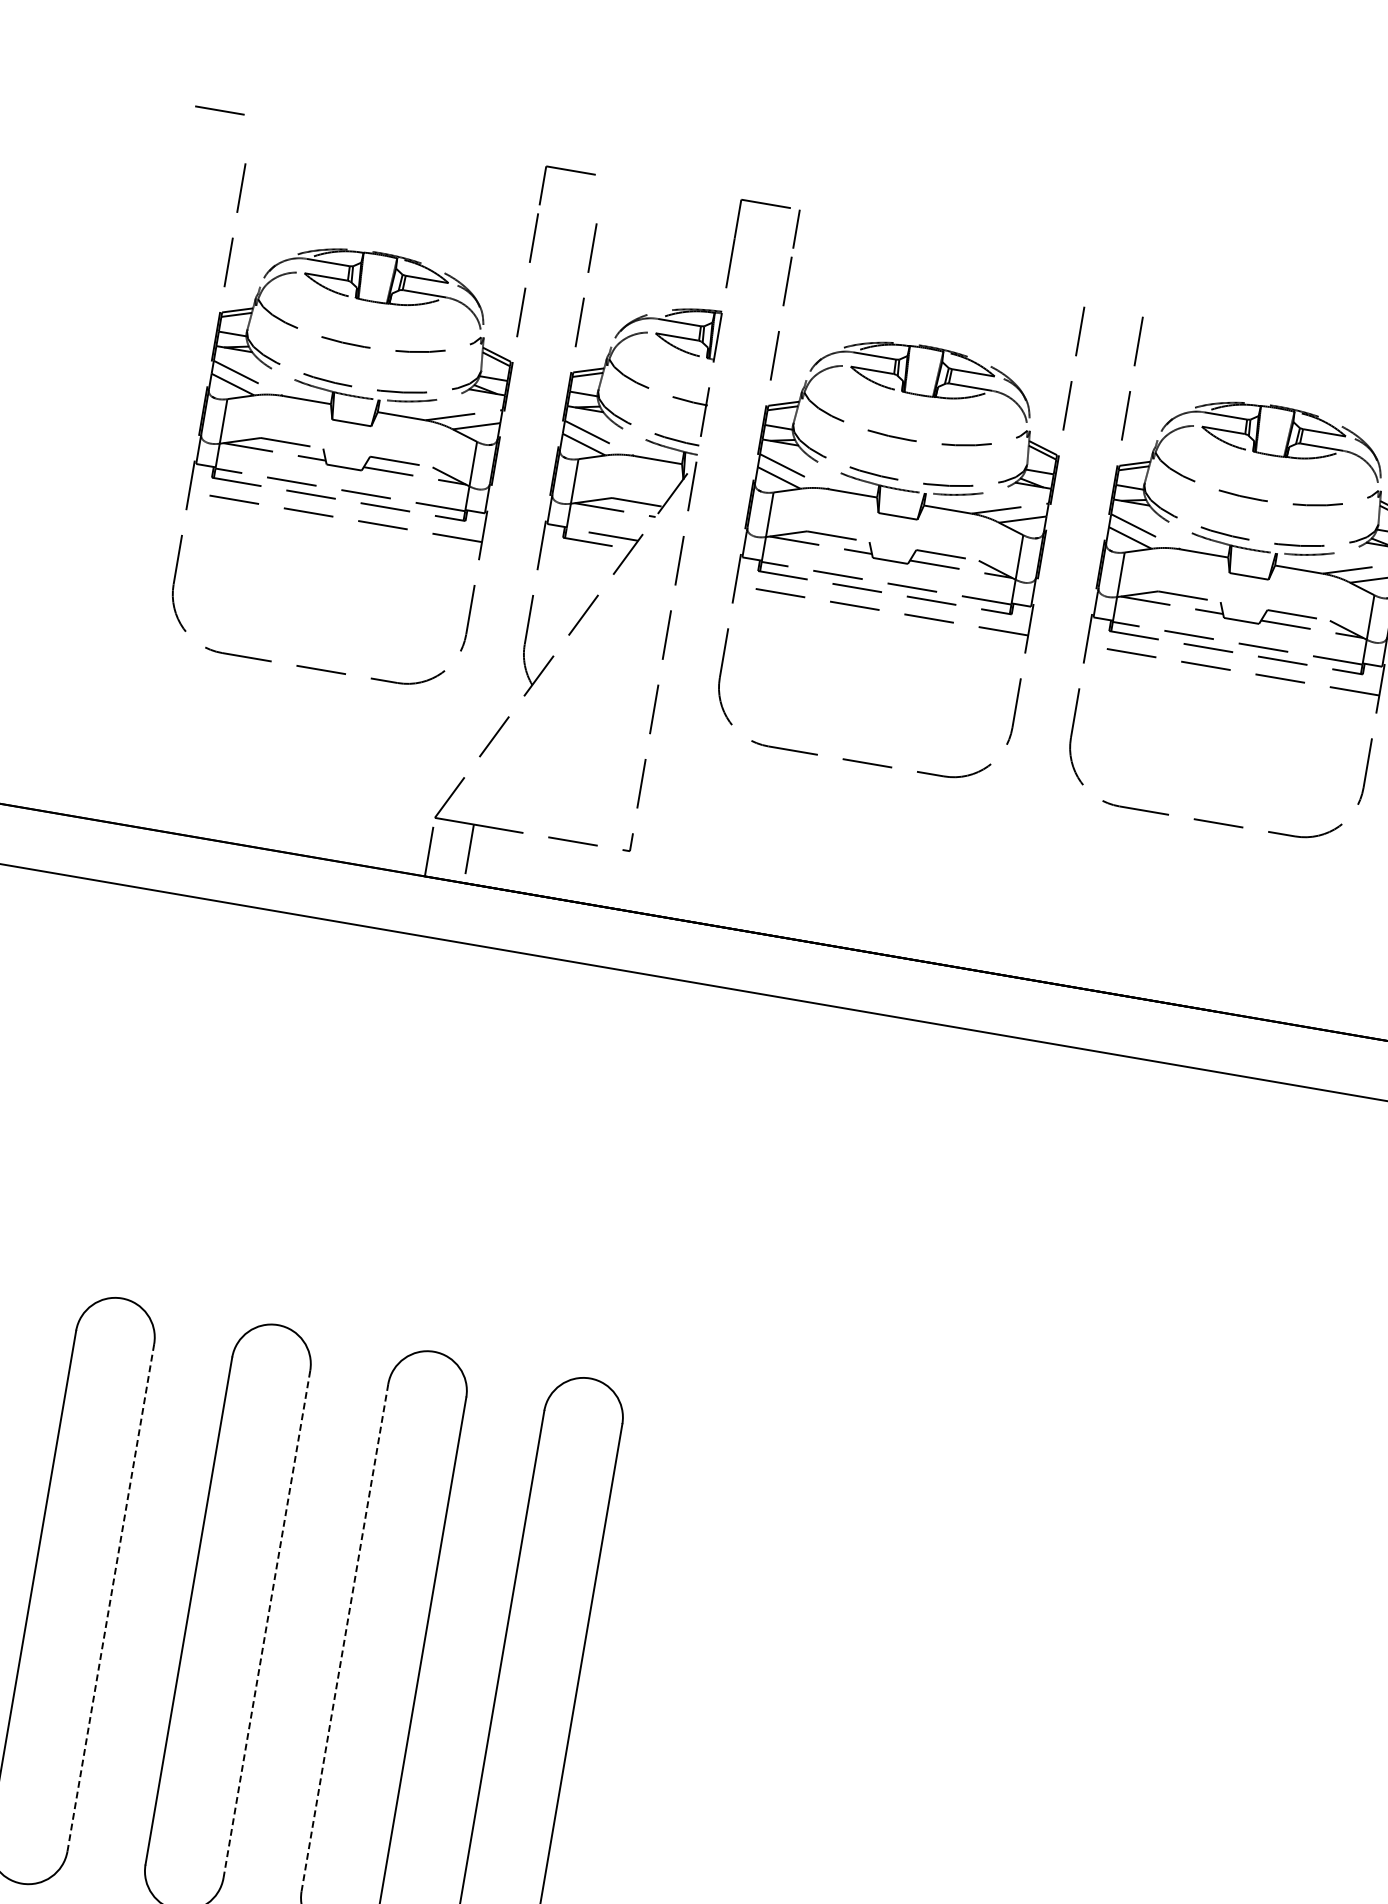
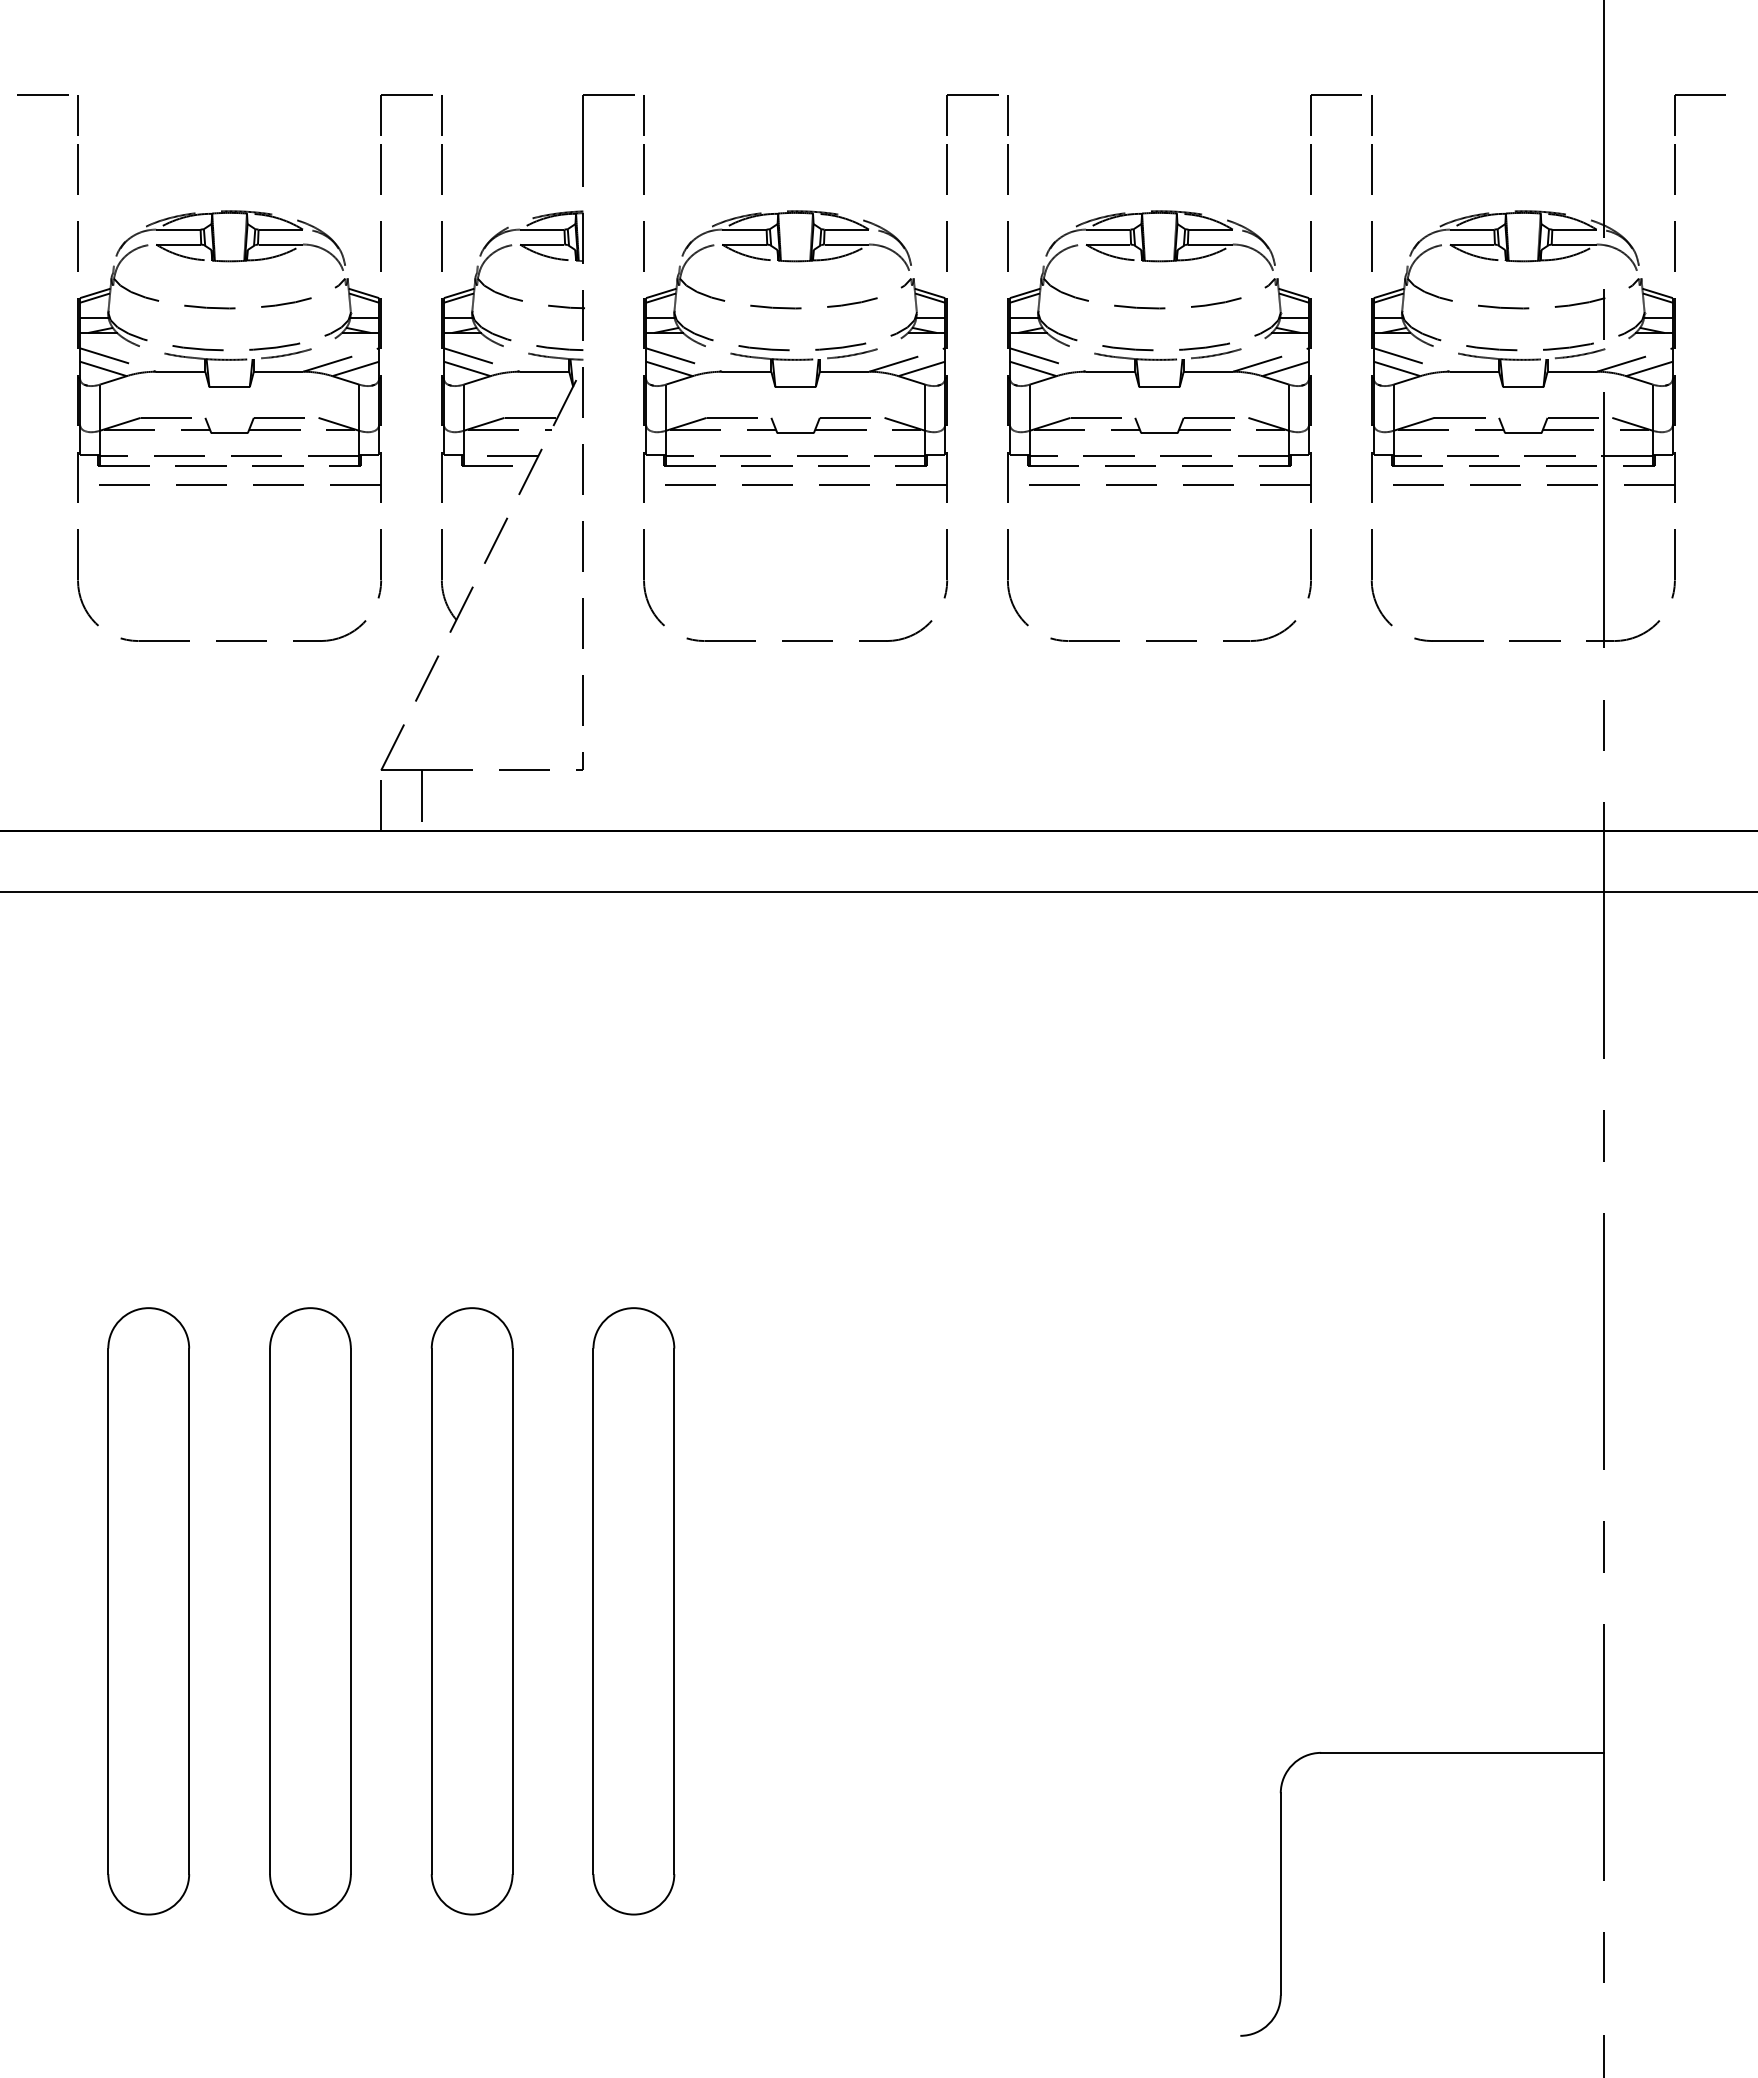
line: (250, 135) -> (78, 115), added
line: (601, 195) -> (441, 115), added
part: (1116, 264) -> (972, 95), added
line: (1147, 289) -> (1007, 115), added
line: (111, 1597) -> (189, 1611), dashed -> solid
line: (266, 1624) -> (350, 1611), dashed -> solid
line: (344, 1637) -> (431, 1611), dashed -> solid

